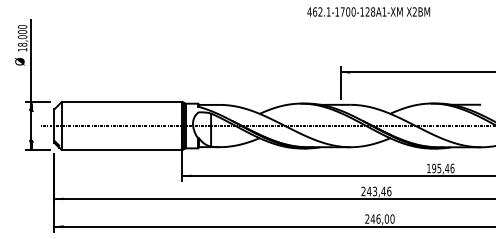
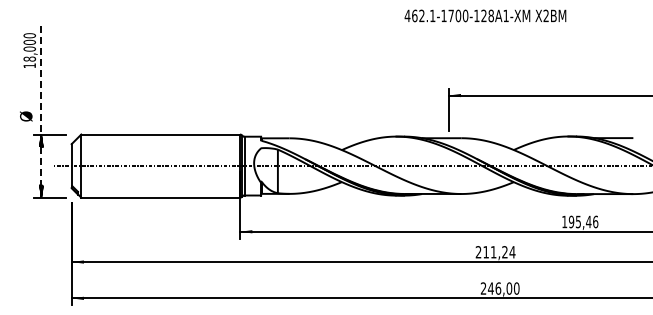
text: (20, 61) -> (26, 116), moved
line: (31, 84) -> (41, 111), solid -> dashed
text: (379, 191) -> (499, 252), 243,46 -> 211,24

